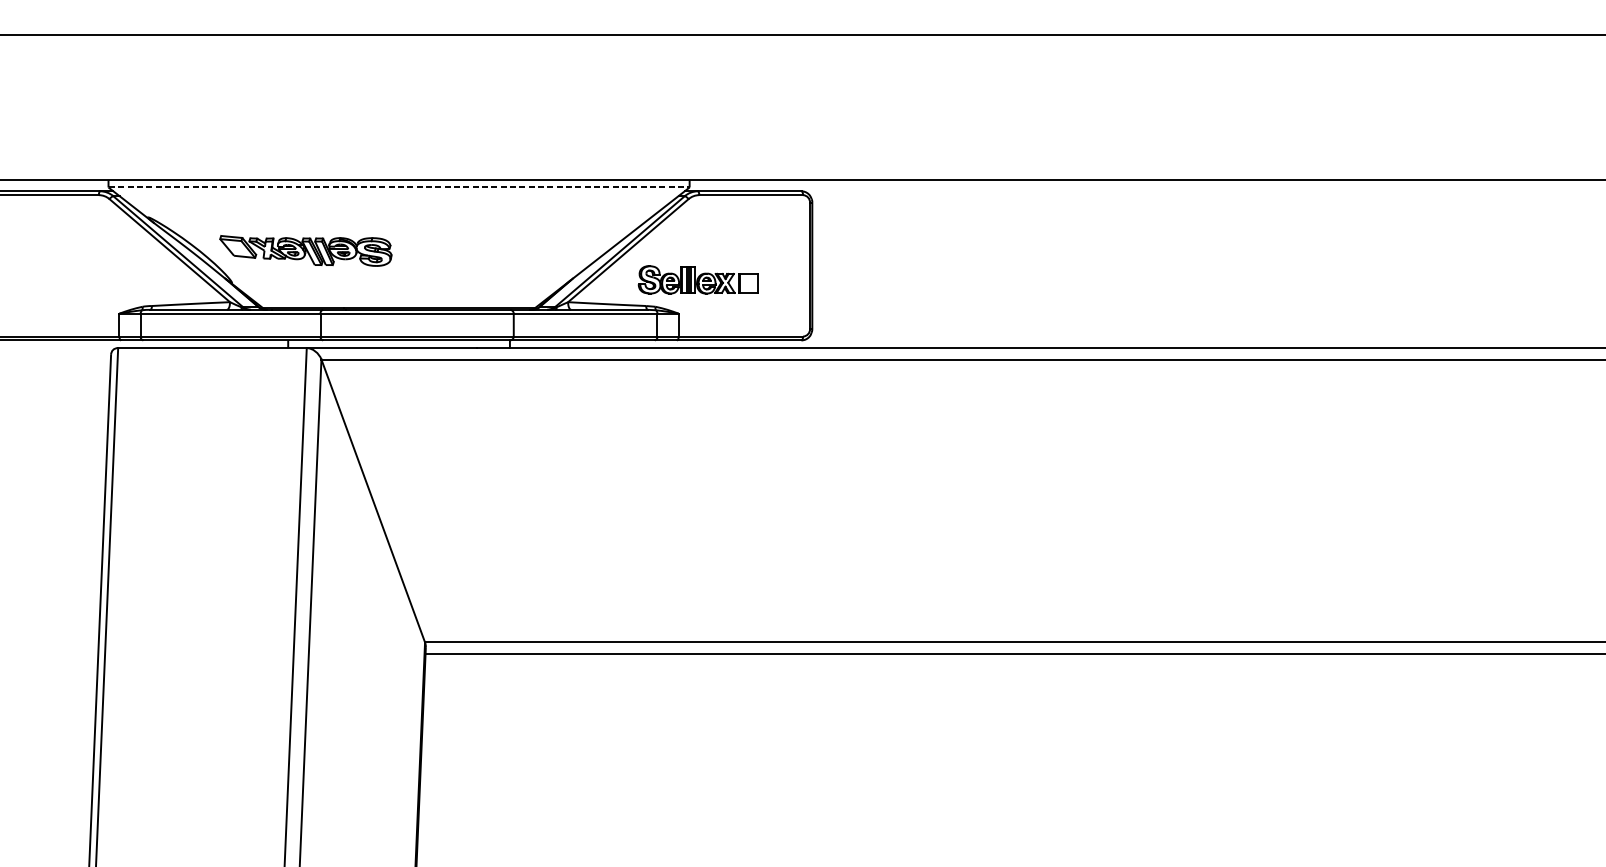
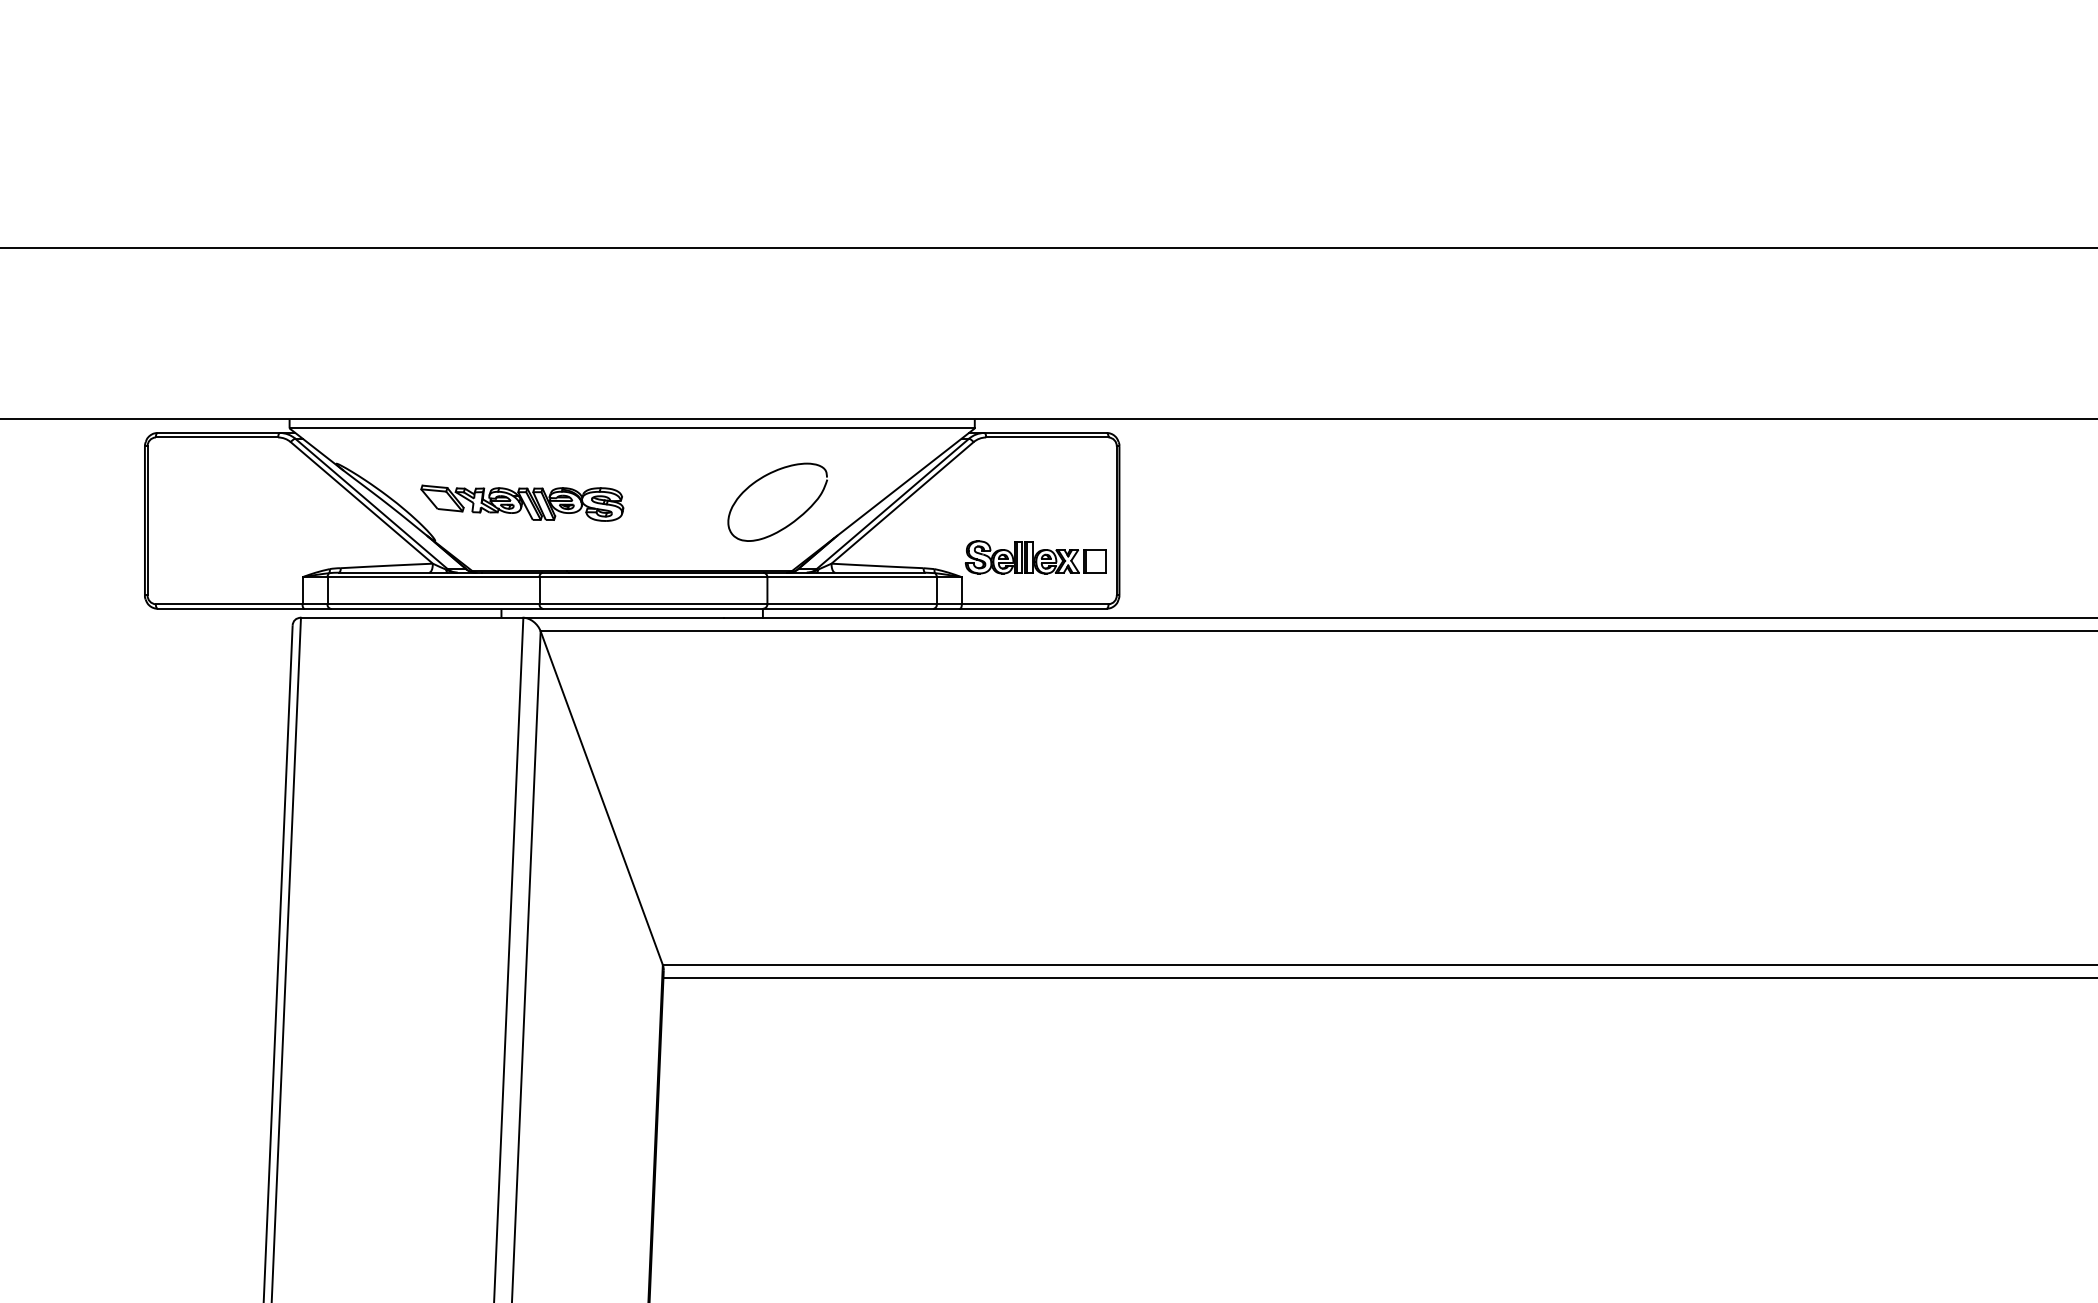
line: (399, 187) -> (632, 428), dashed -> solid
curve: (535, 265) -> (793, 520), added
part: (697, 279) -> (1035, 557), moved

